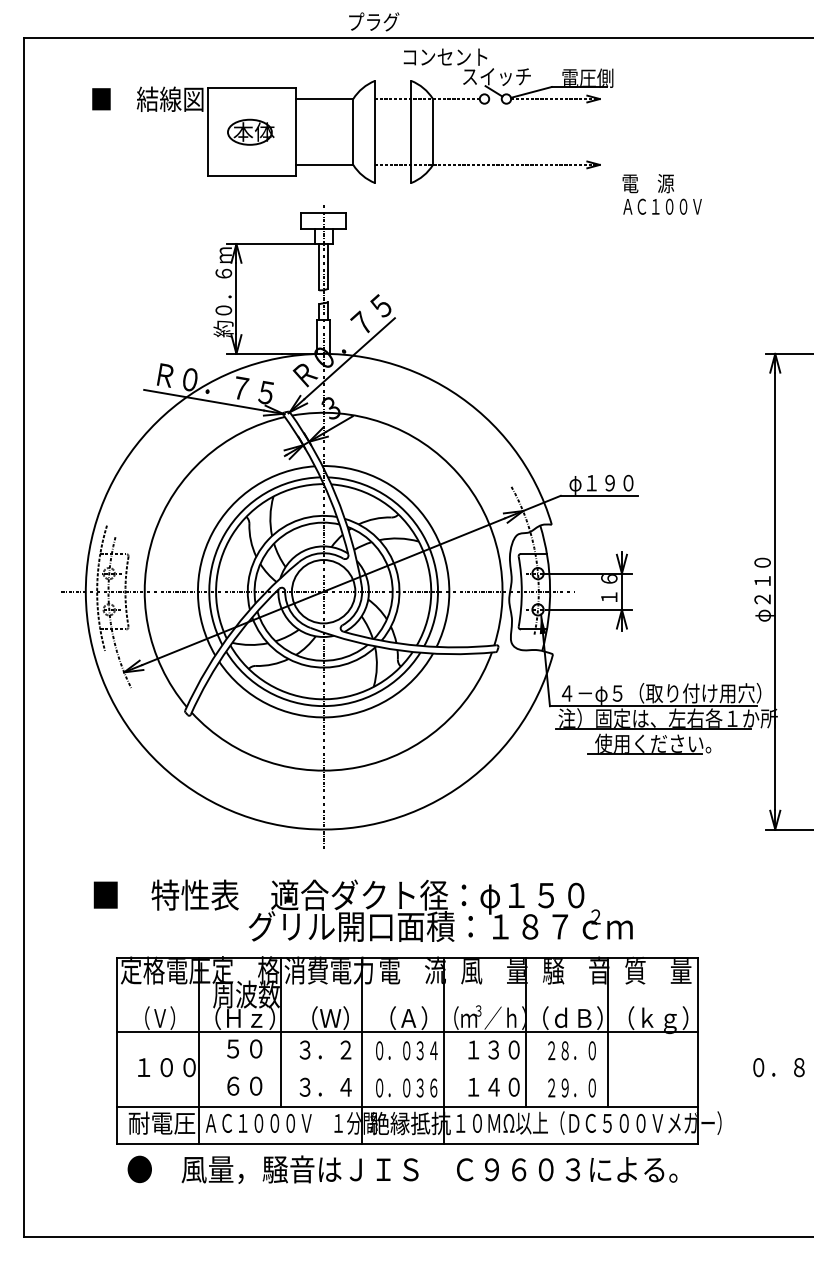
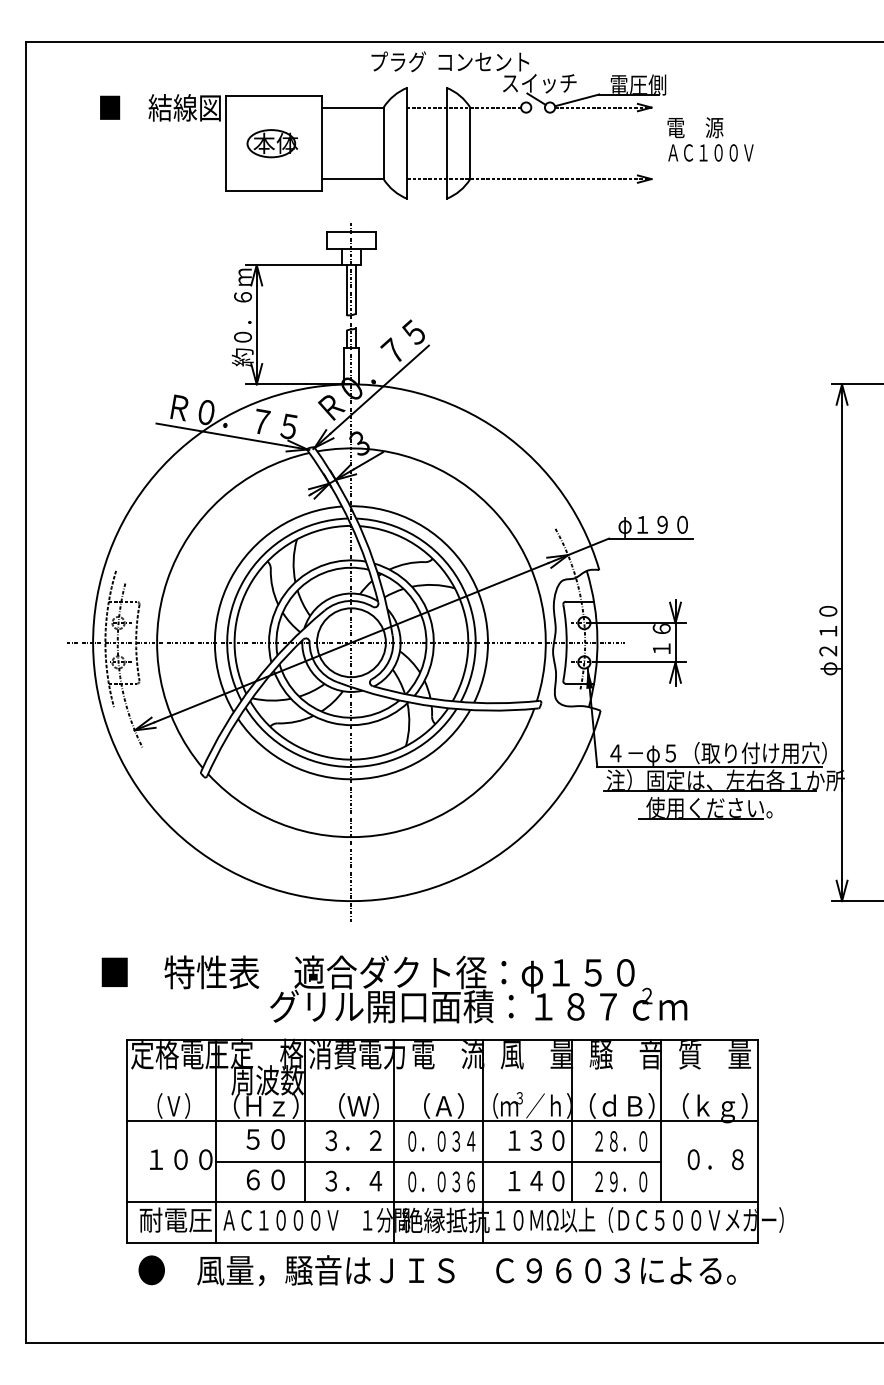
text: (374, 21) -> (399, 61), moved
text: (661, 194) -> (709, 139), moved
text: (778, 1067) -> (715, 1159), moved
line: (403, 1069) -> (438, 1161), added

